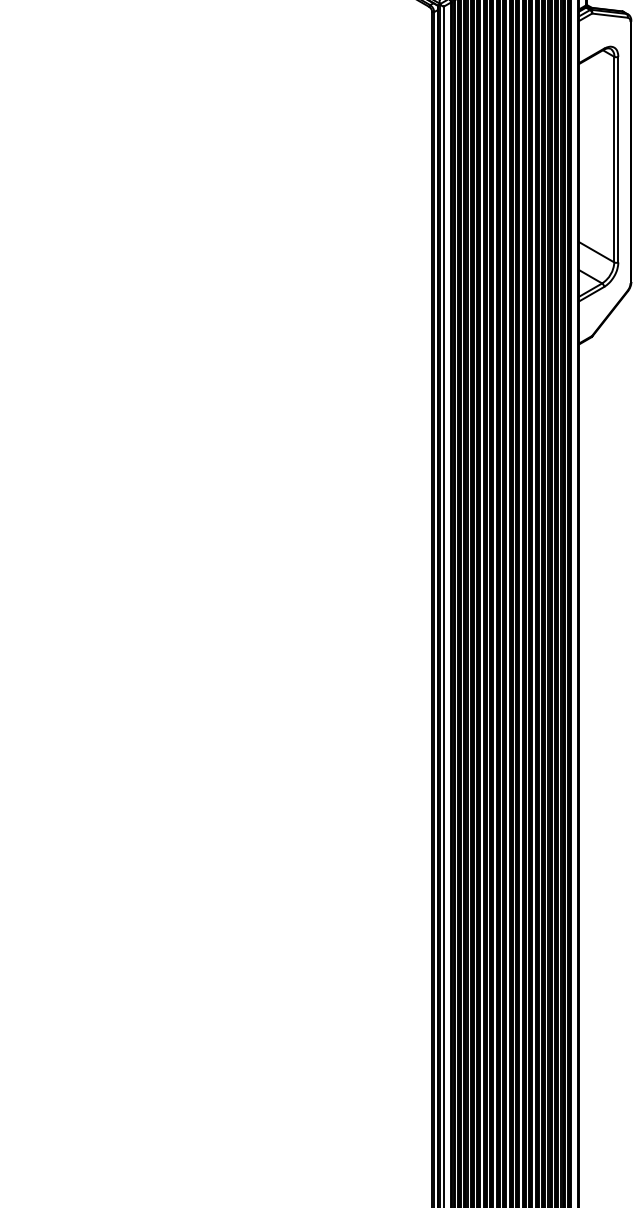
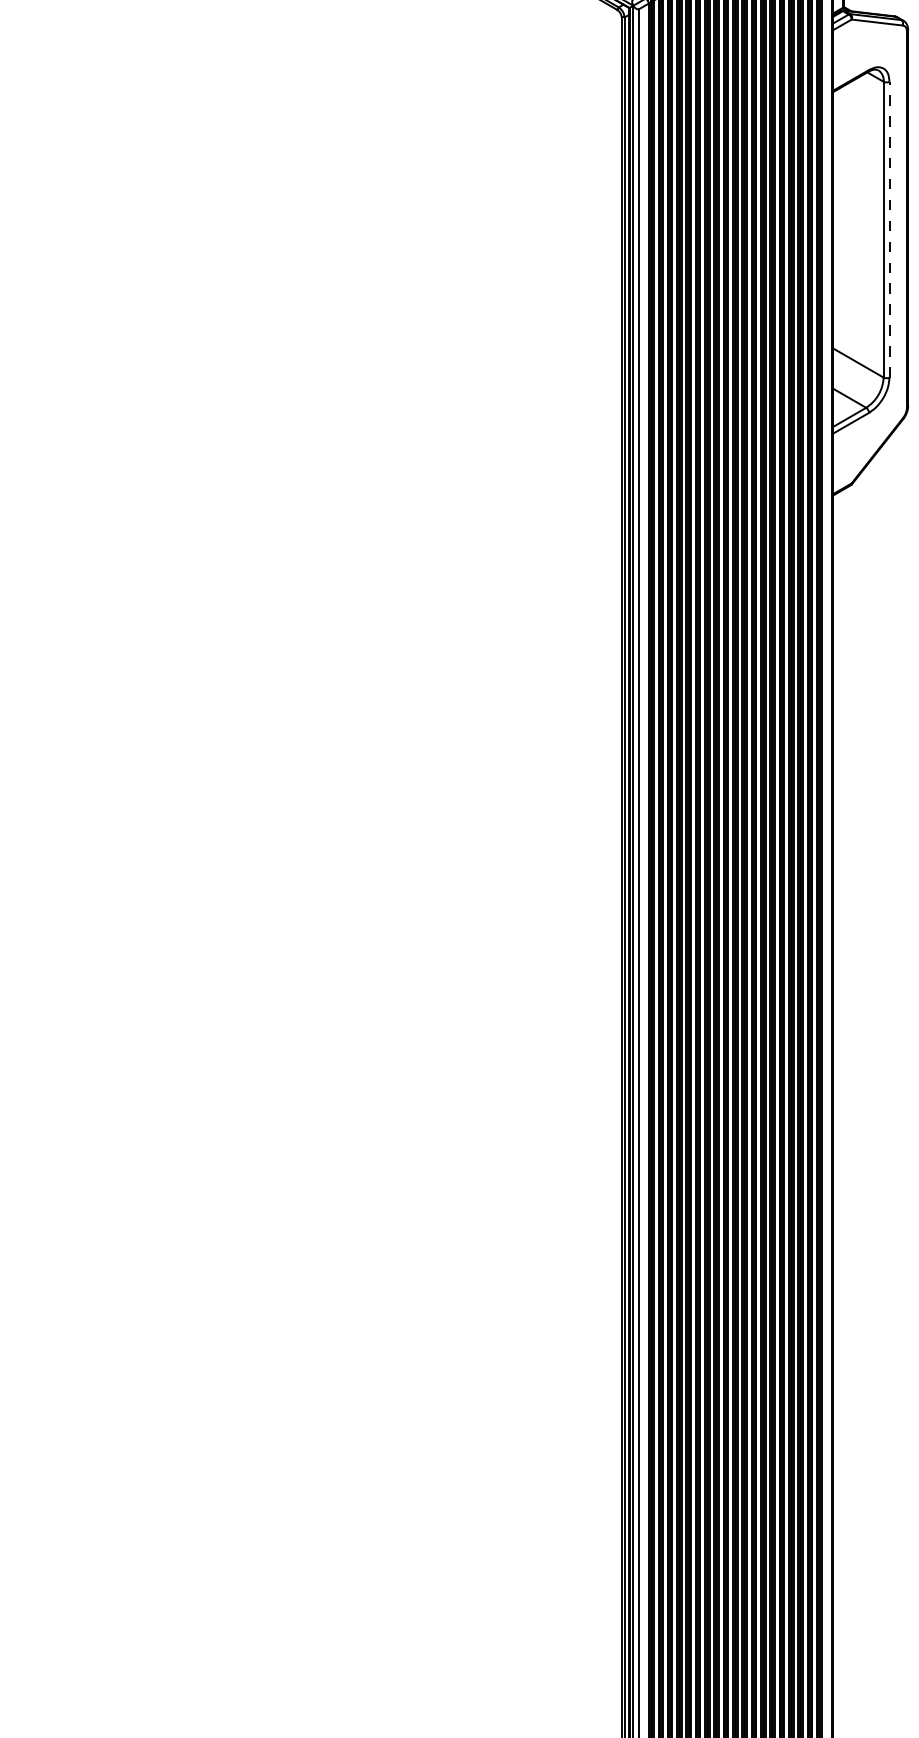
line: (618, 159) -> (889, 229), solid -> dashed

